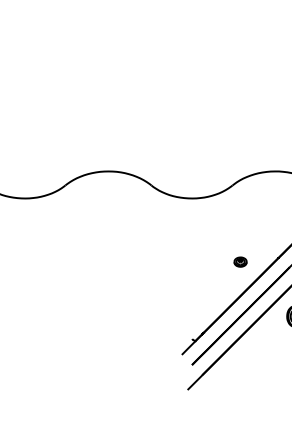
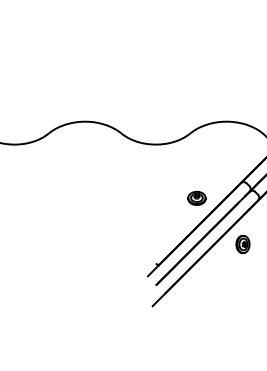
part: (240, 262) -> (196, 198), size x1.67

